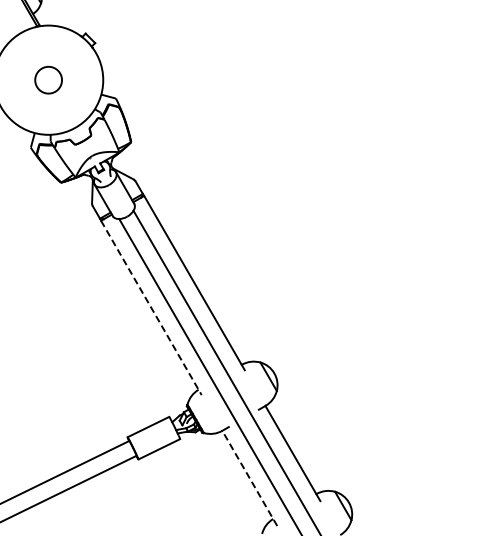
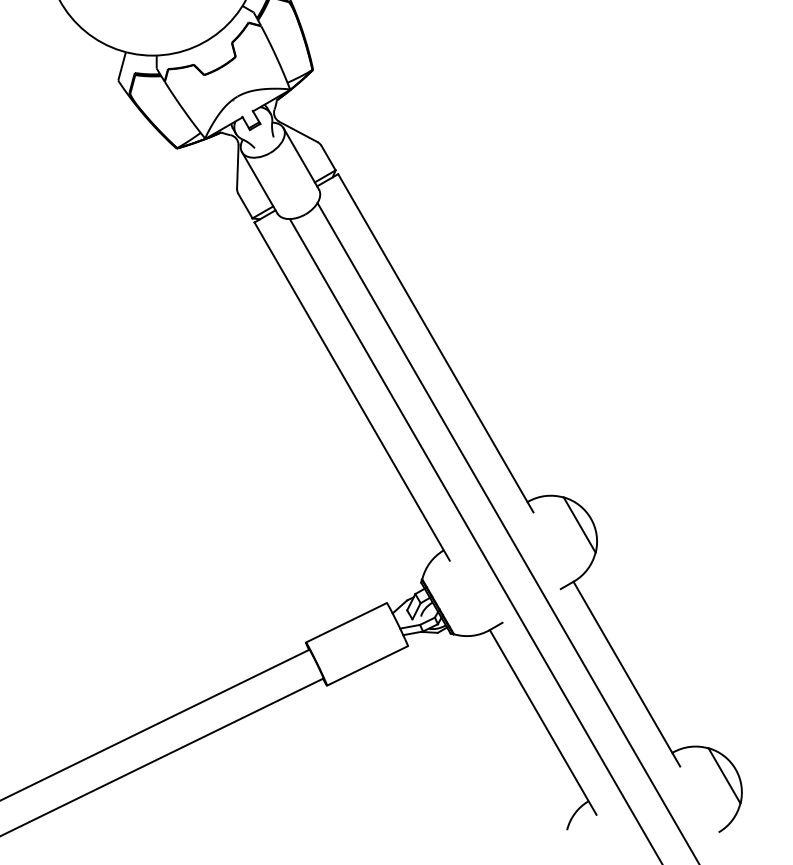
line: (151, 307) -> (352, 390), dashed -> solid
line: (249, 478) -> (542, 722), dashed -> solid

